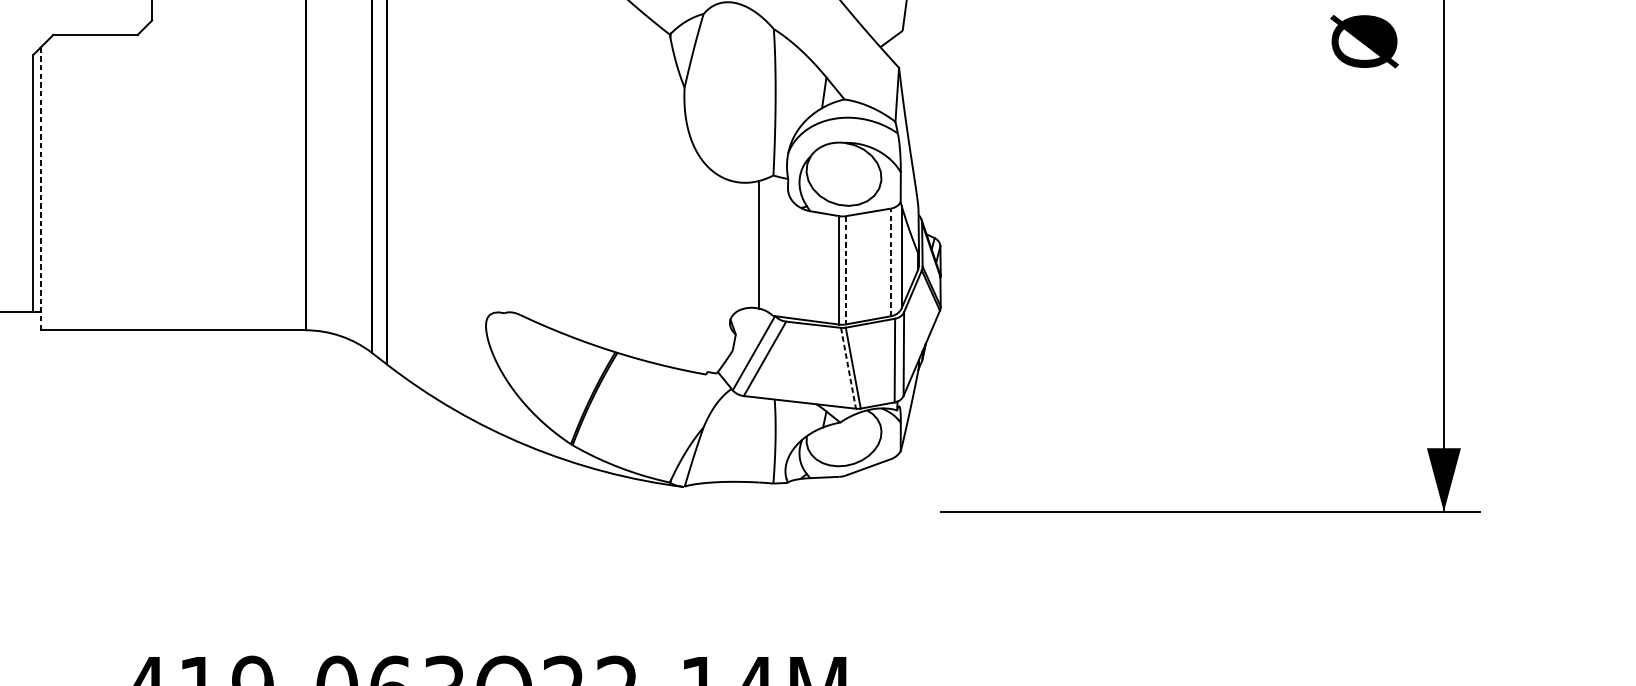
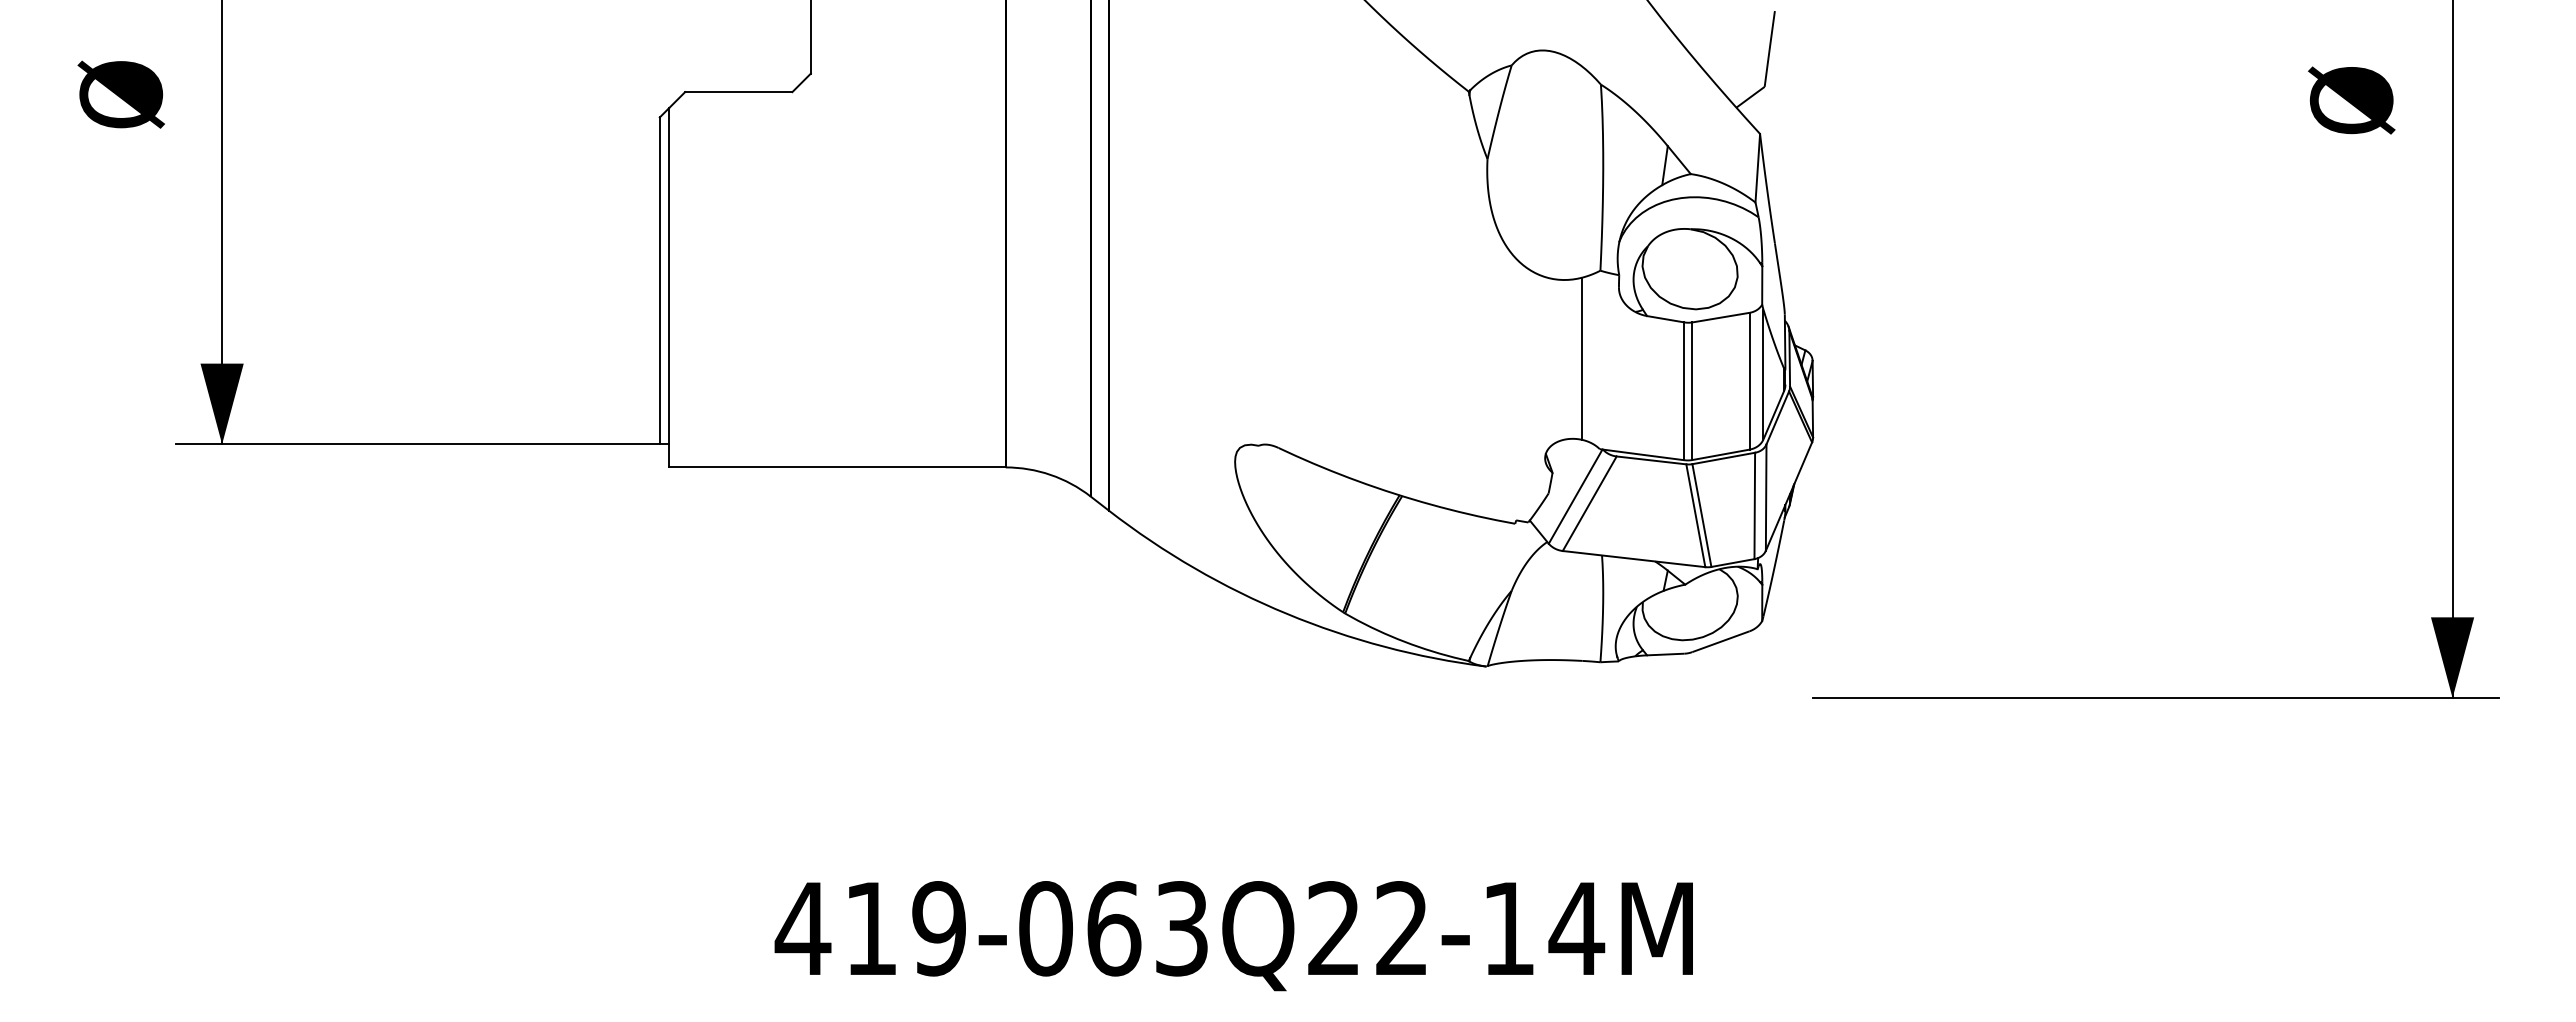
line: (40, 188) -> (669, 287), dashed -> solid
line: (890, 261) -> (1749, 380), dashed -> solid
line: (845, 270) -> (1692, 391), dashed -> solid
line: (848, 368) -> (1695, 516), dashed -> solid

